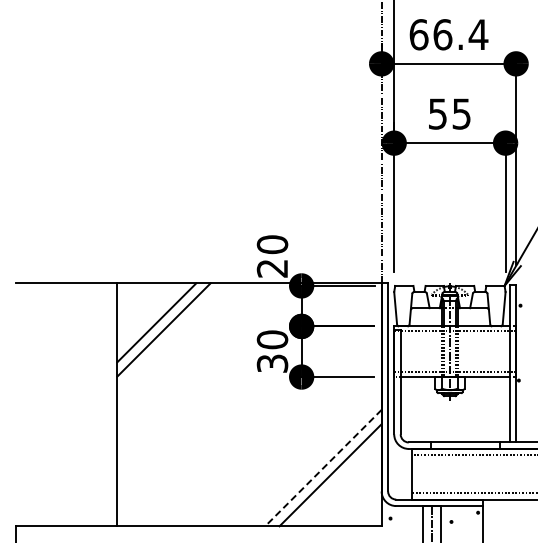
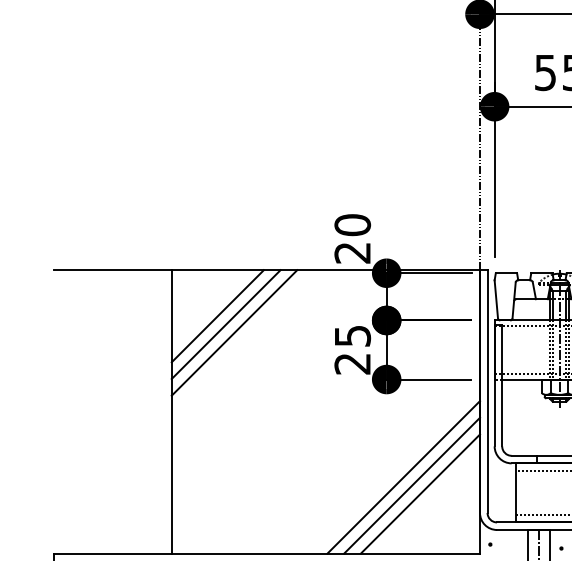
line: (170, 336) -> (233, 332), added
text: (272, 351) -> (352, 349), 30 -> 25
line: (315, 460) -> (402, 476), added
line: (323, 468) -> (412, 486), dashed -> solid

